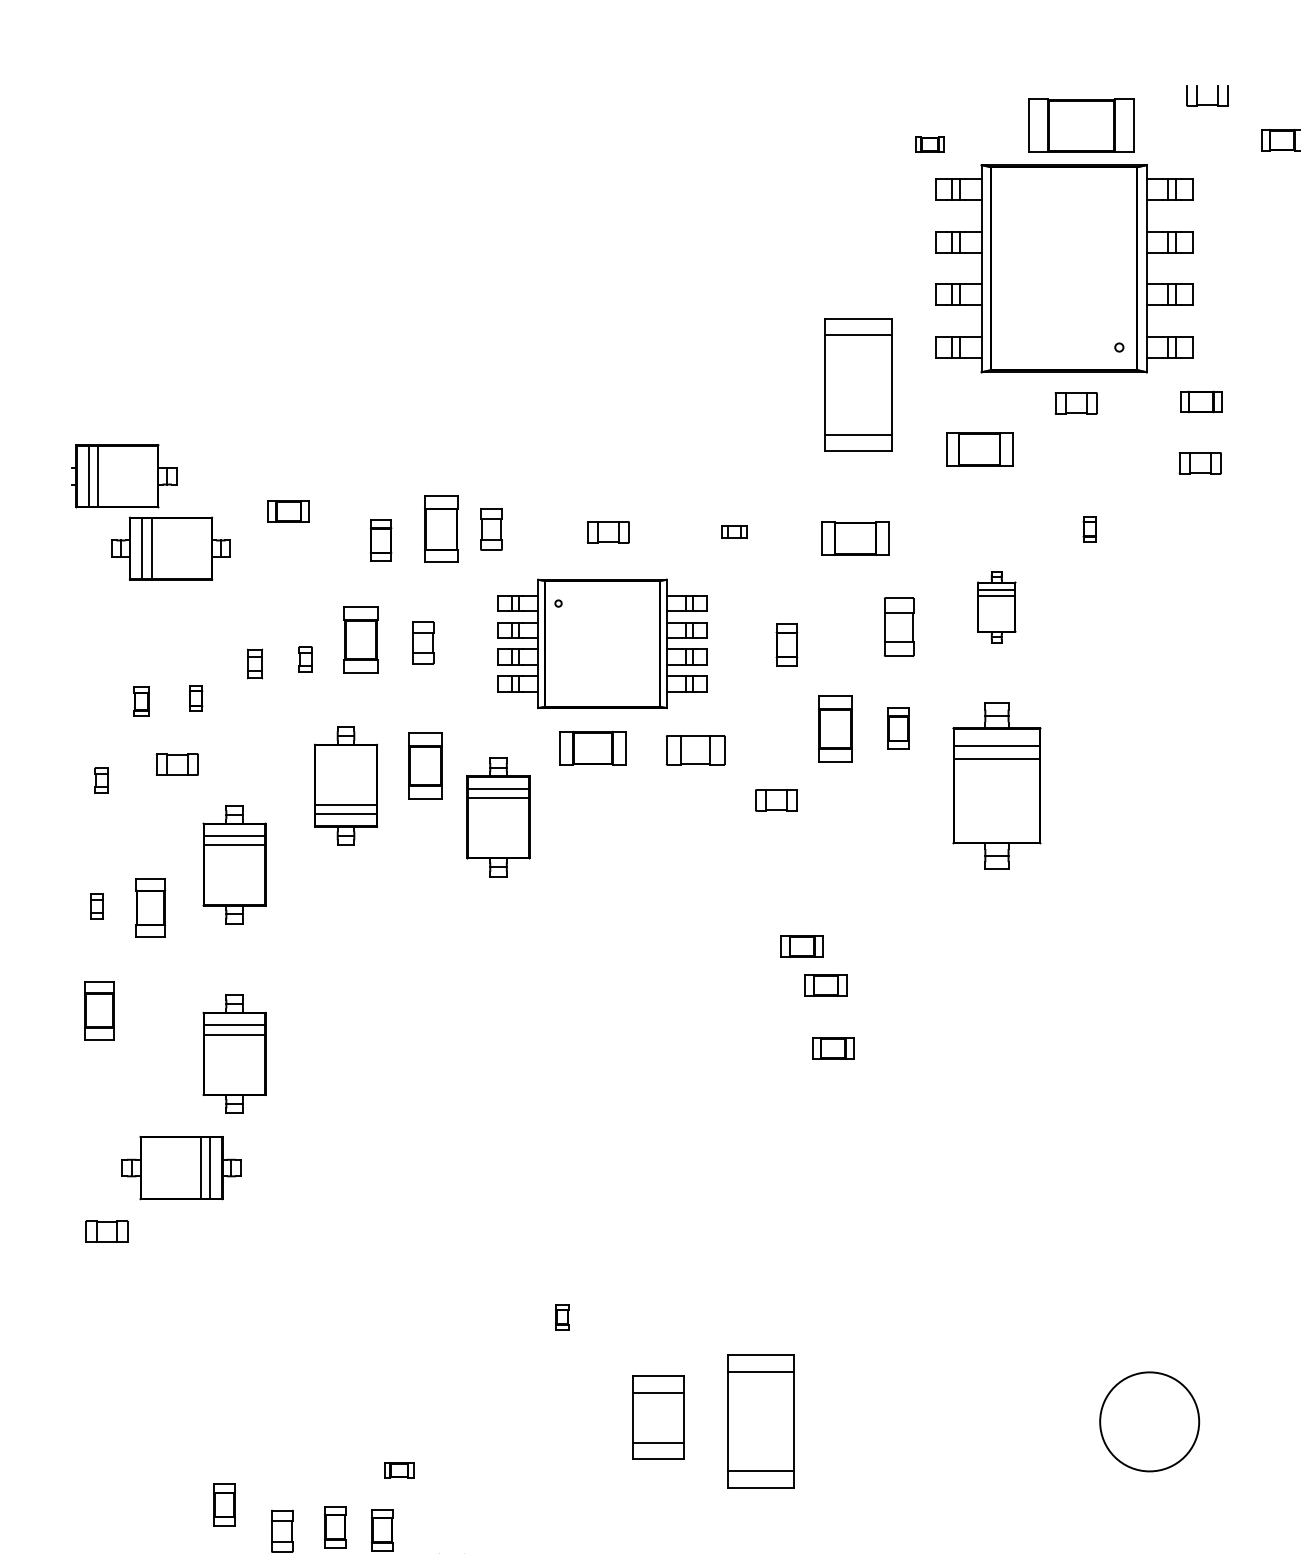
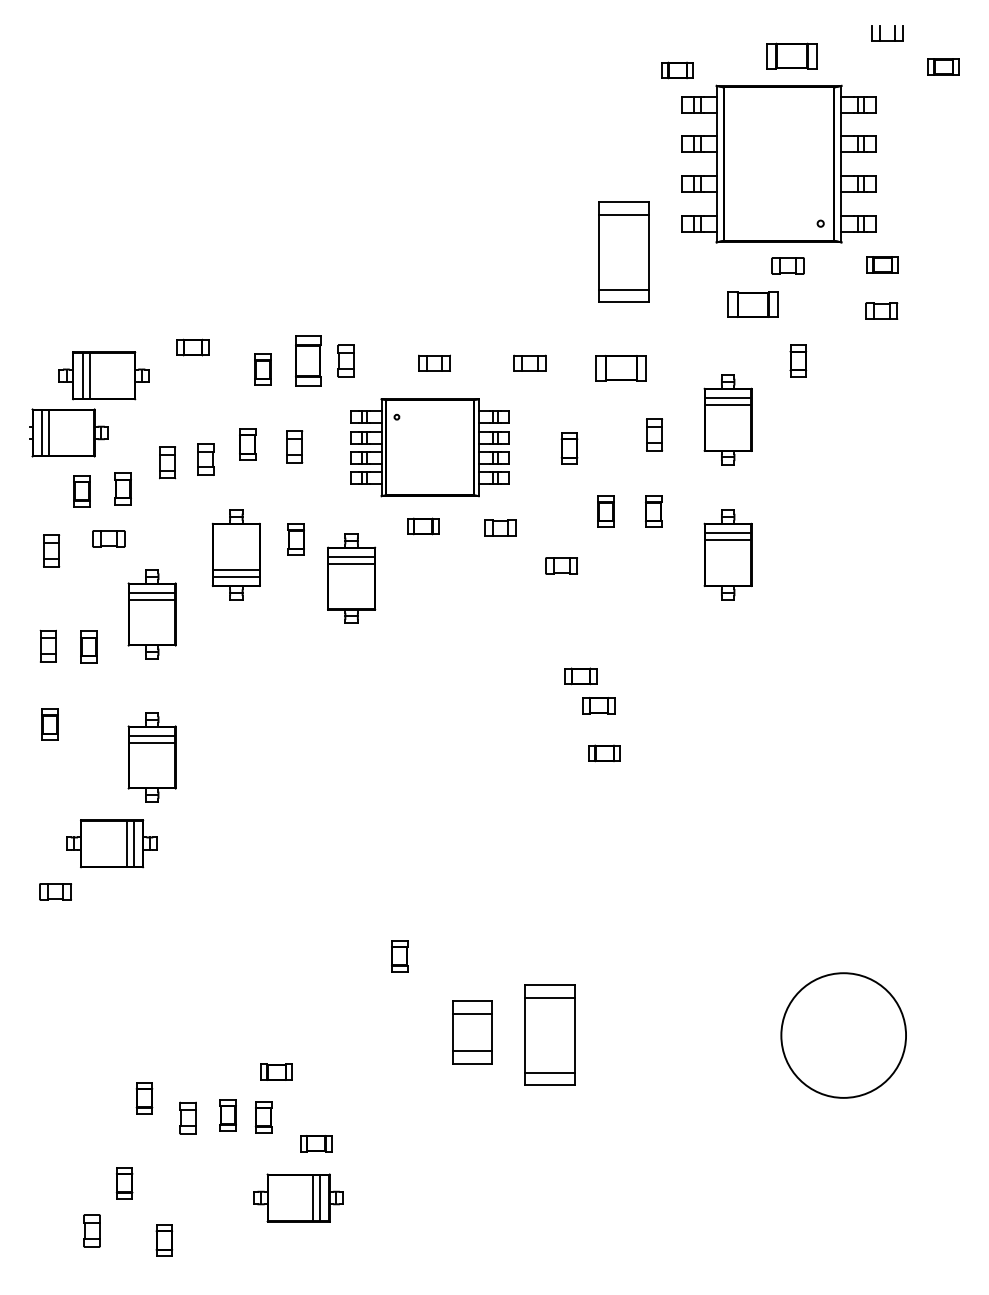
part: (1080, 124) -> (791, 55), size x0.62
part: (929, 144) -> (677, 70), size x1.43
part: (978, 449) -> (752, 304), moved
part: (123, 475) -> (68, 432), moved
part: (1089, 528) -> (798, 360), size x1.67
part: (733, 531) -> (529, 362), size x1.67
part: (995, 606) -> (727, 419), size x1.67
part: (899, 626) -> (654, 434), size x0.71
part: (360, 639) -> (247, 444), size x0.62
part: (305, 659) -> (205, 459), size x1.67
part: (254, 663) -> (167, 462), size x1.43
part: (195, 697) -> (122, 488), size x1.67
part: (141, 701) -> (81, 491), size x1.43
part: (834, 728) -> (605, 511), size x0.62
part: (593, 748) -> (423, 526), size x0.62
part: (695, 749) -> (500, 527), size x0.71
part: (424, 765) -> (295, 539), size x0.62
part: (101, 780) -> (51, 550), size x1.67
part: (995, 785) -> (727, 554), size x0.71
part: (96, 905) -> (47, 645), size x1.67
part: (150, 907) -> (88, 646), size x0.71
part: (98, 1010) -> (49, 724), size x0.71
part: (561, 1317) -> (399, 956), size x1.67
circle: (1149, 1421) -> (843, 1035), size x1.67
part: (399, 1469) -> (276, 1071), size x1.43

